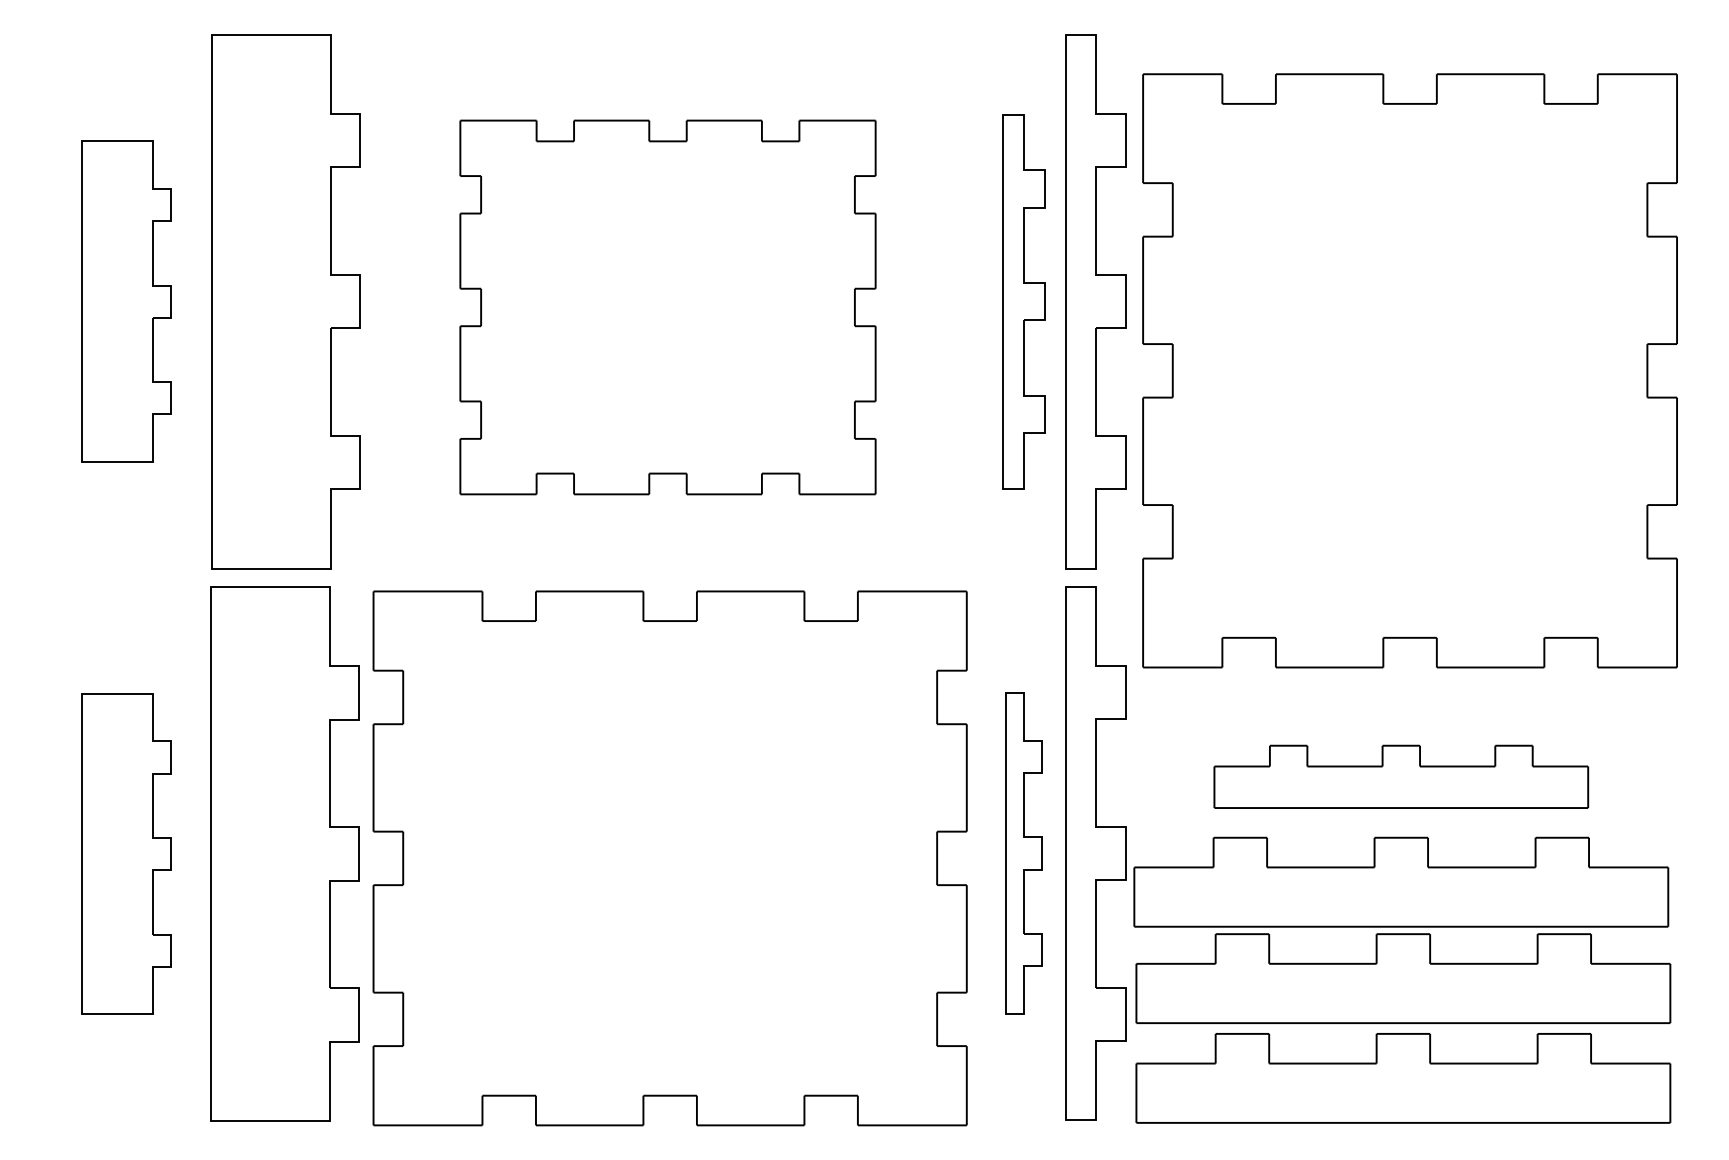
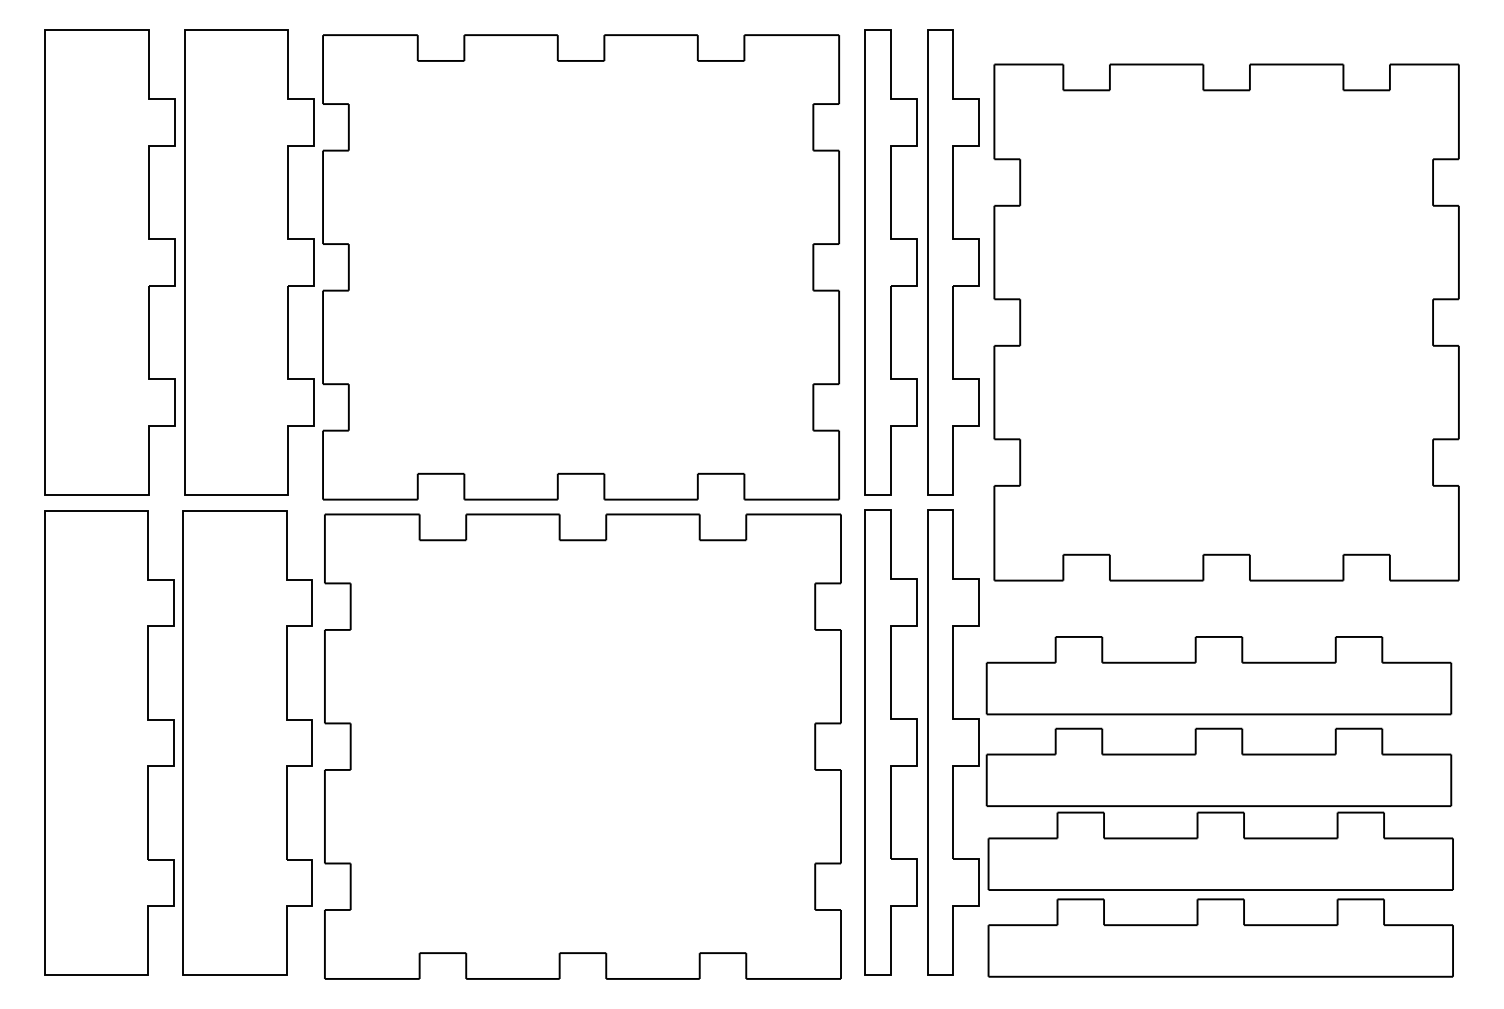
part: (125, 301) -> (109, 262), size x1.67
part: (1023, 301) -> (890, 262), size x1.43
part: (667, 307) -> (580, 267), size x1.43
part: (1400, 776) -> (1218, 675), size x1.43
part: (125, 853) -> (109, 742), size x1.67
part: (1023, 853) -> (890, 742), size x1.67

